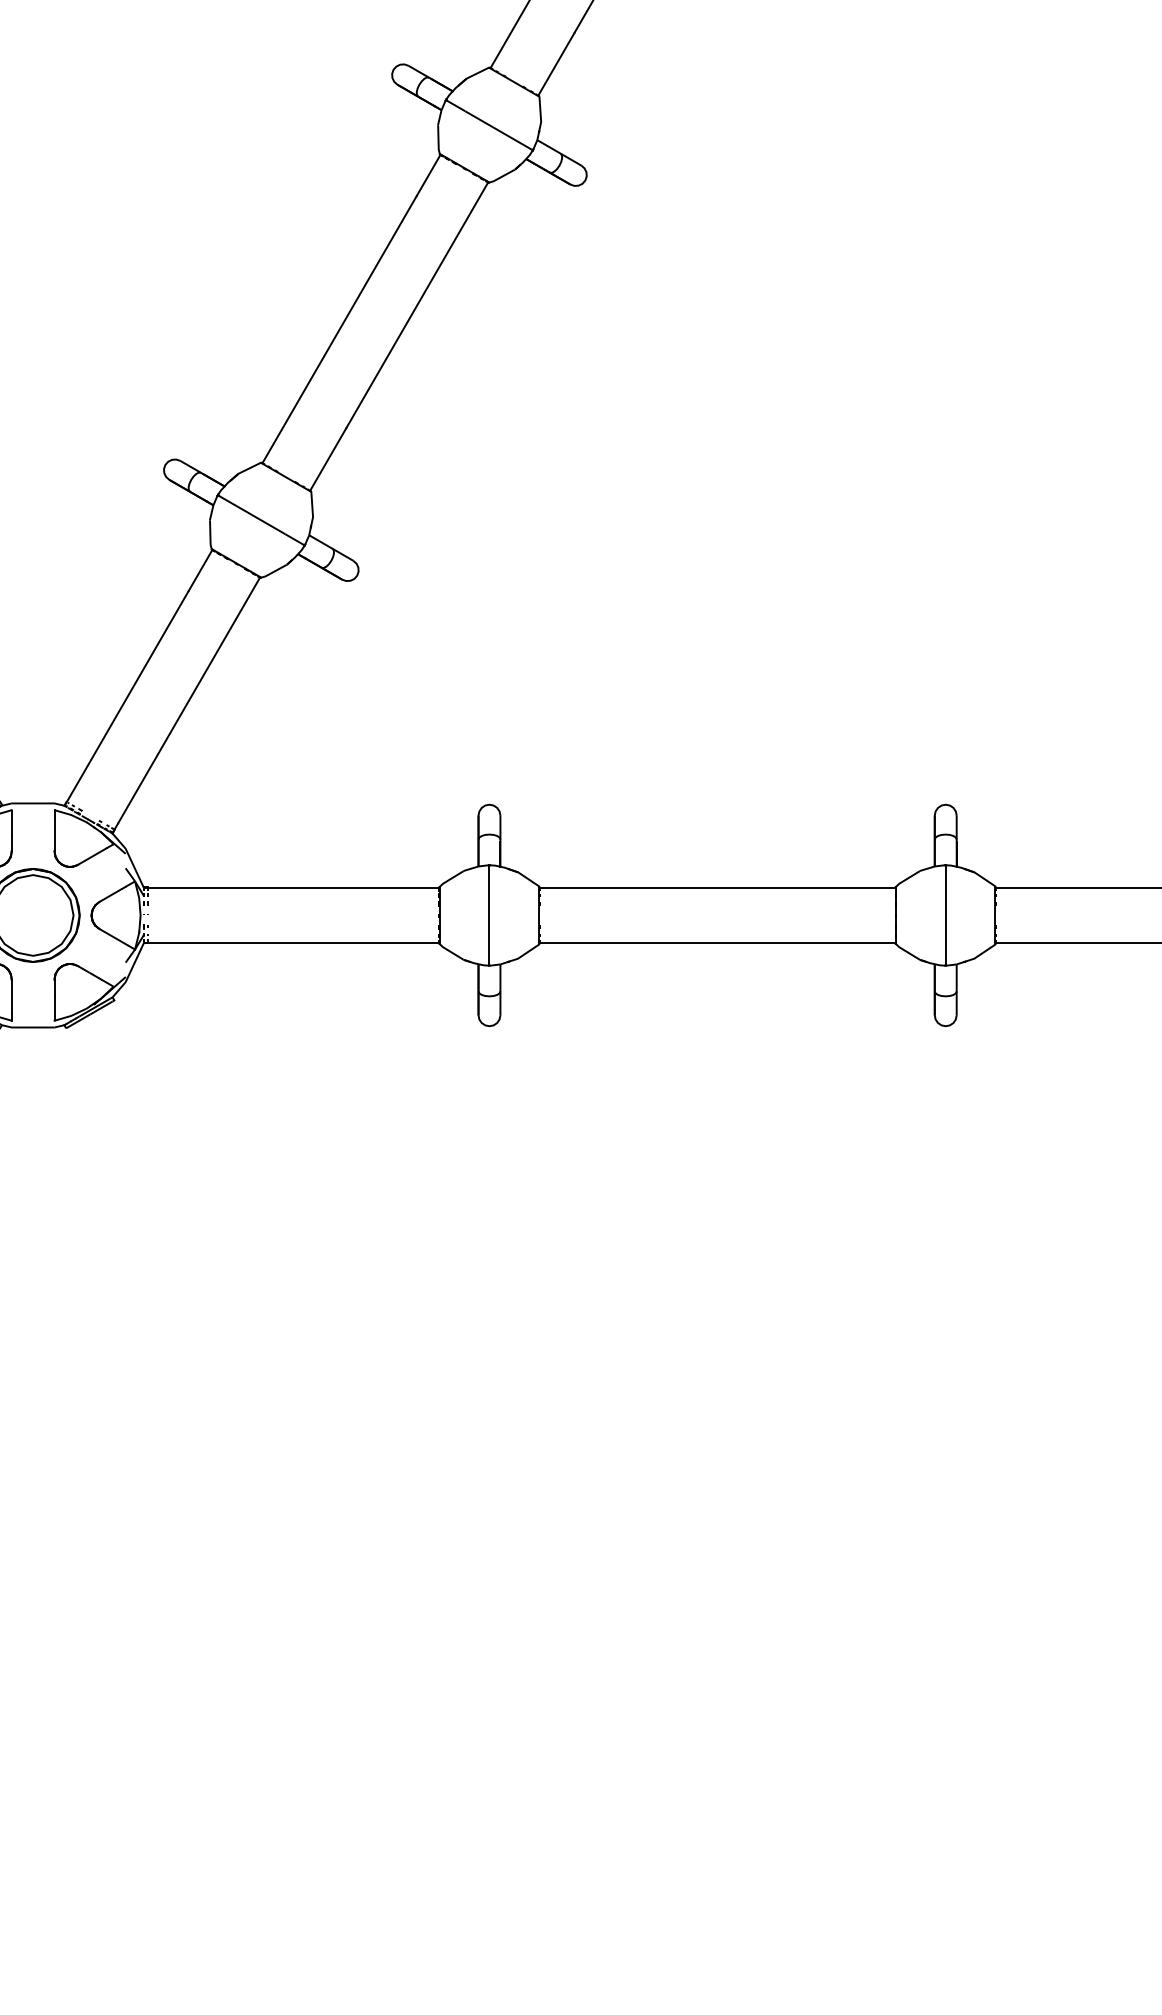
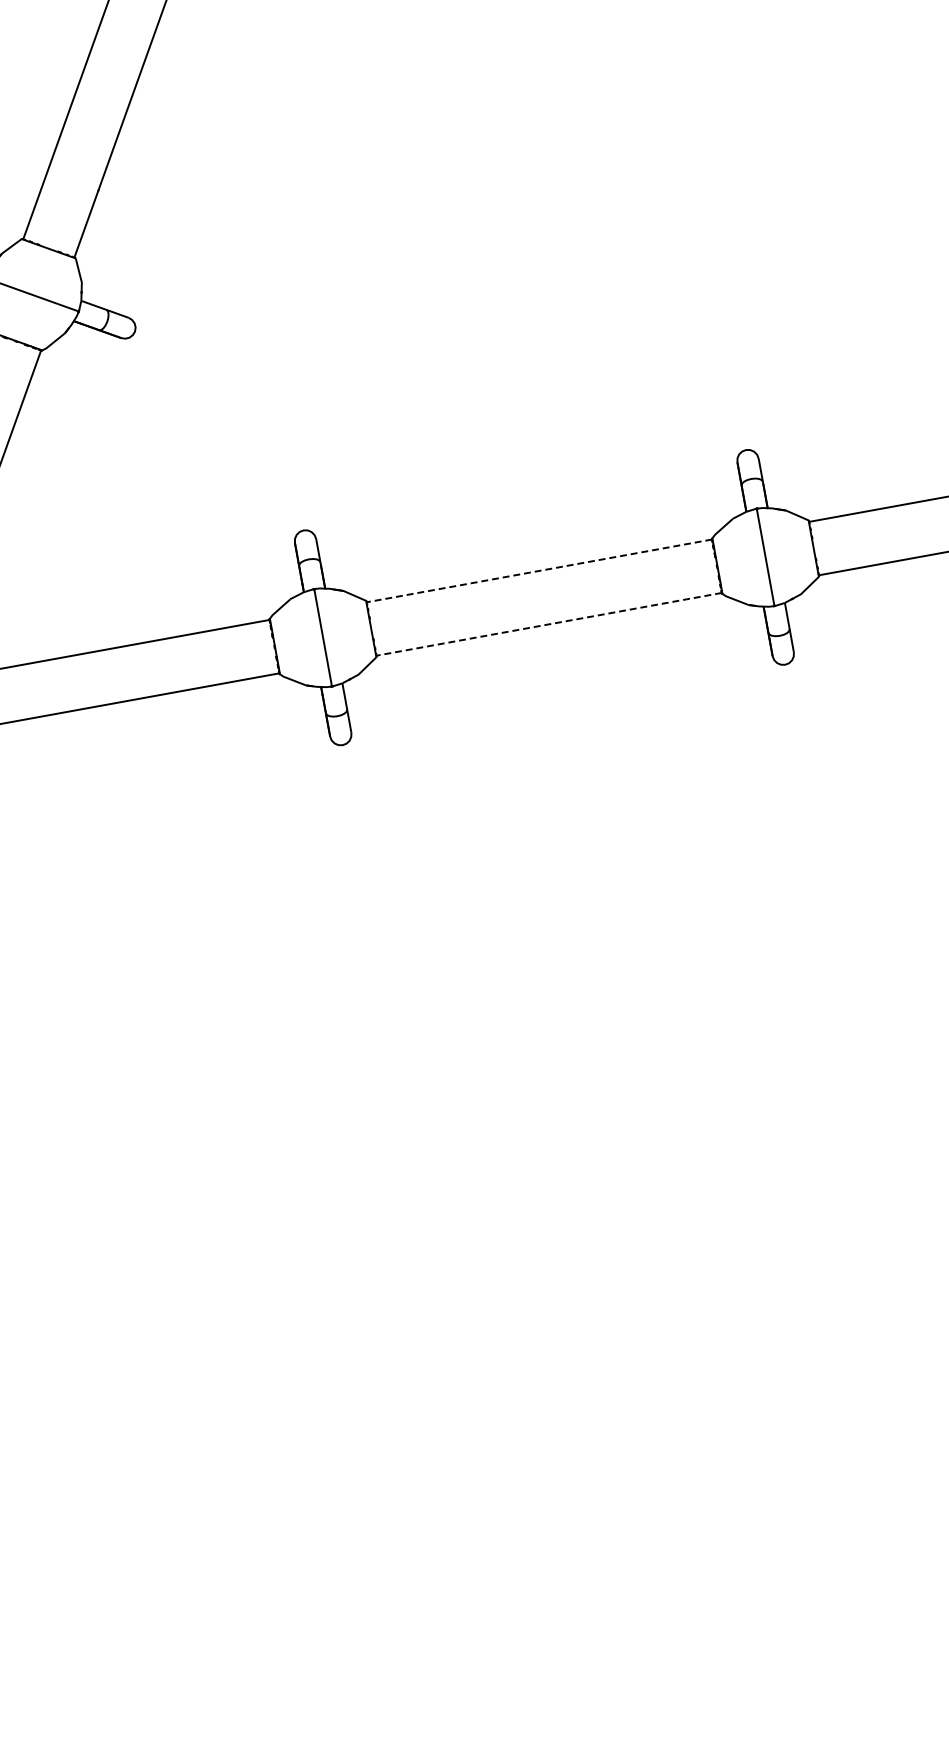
line: (717, 887) -> (539, 570), solid -> dashed
line: (717, 943) -> (549, 624), solid -> dashed

